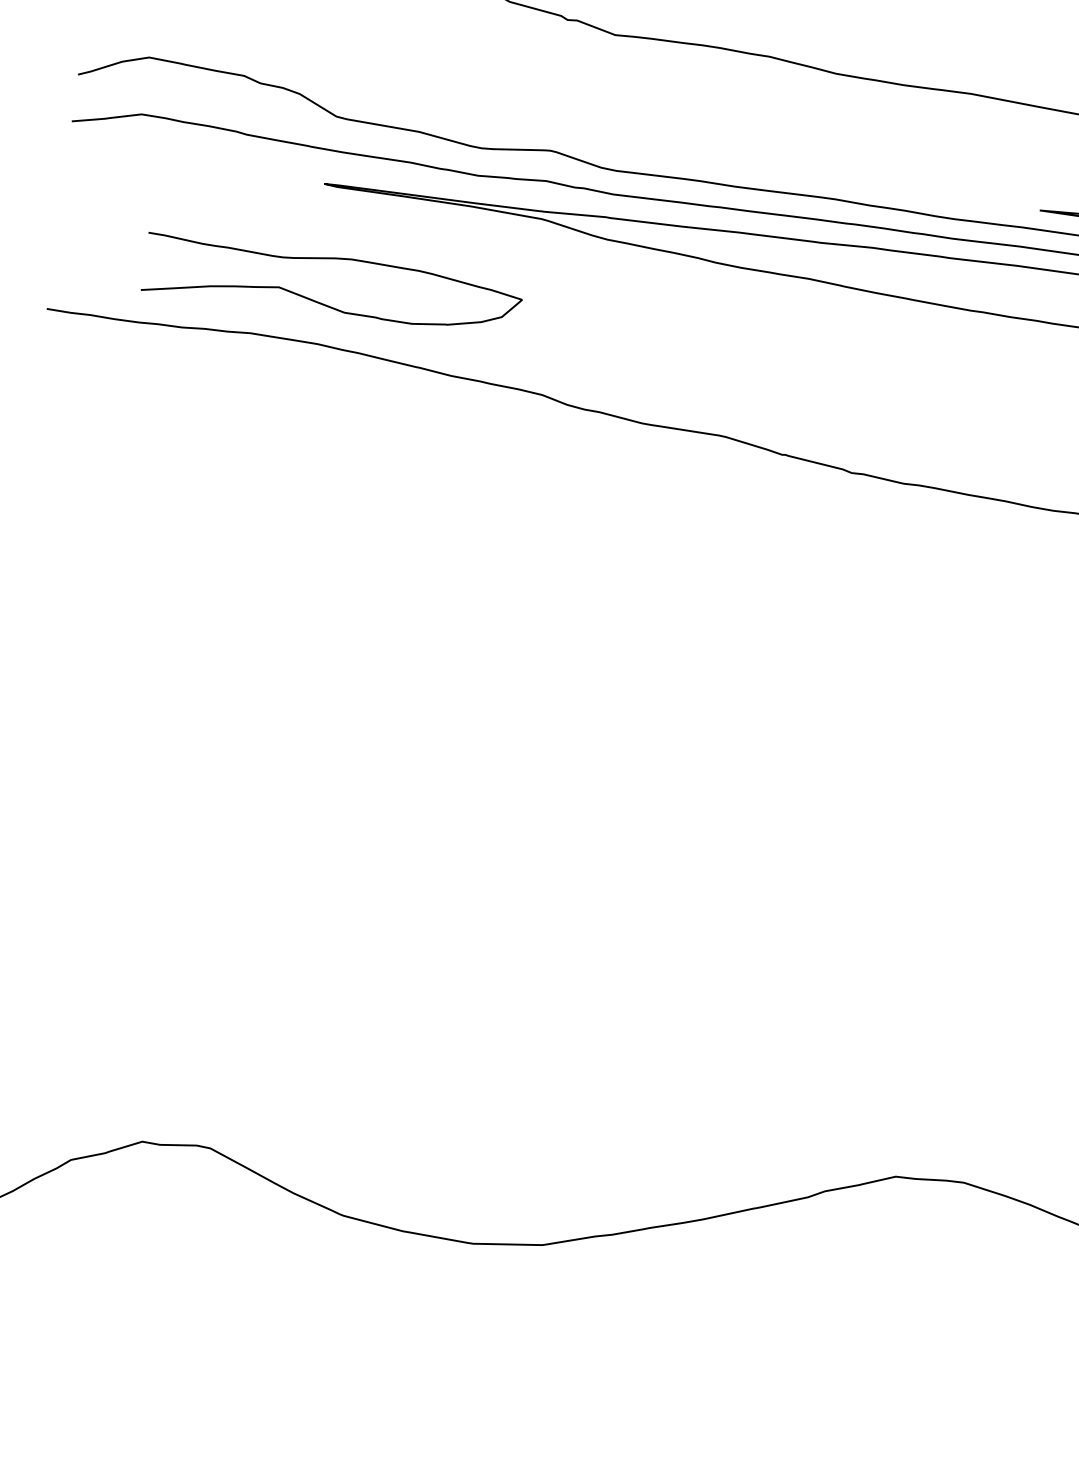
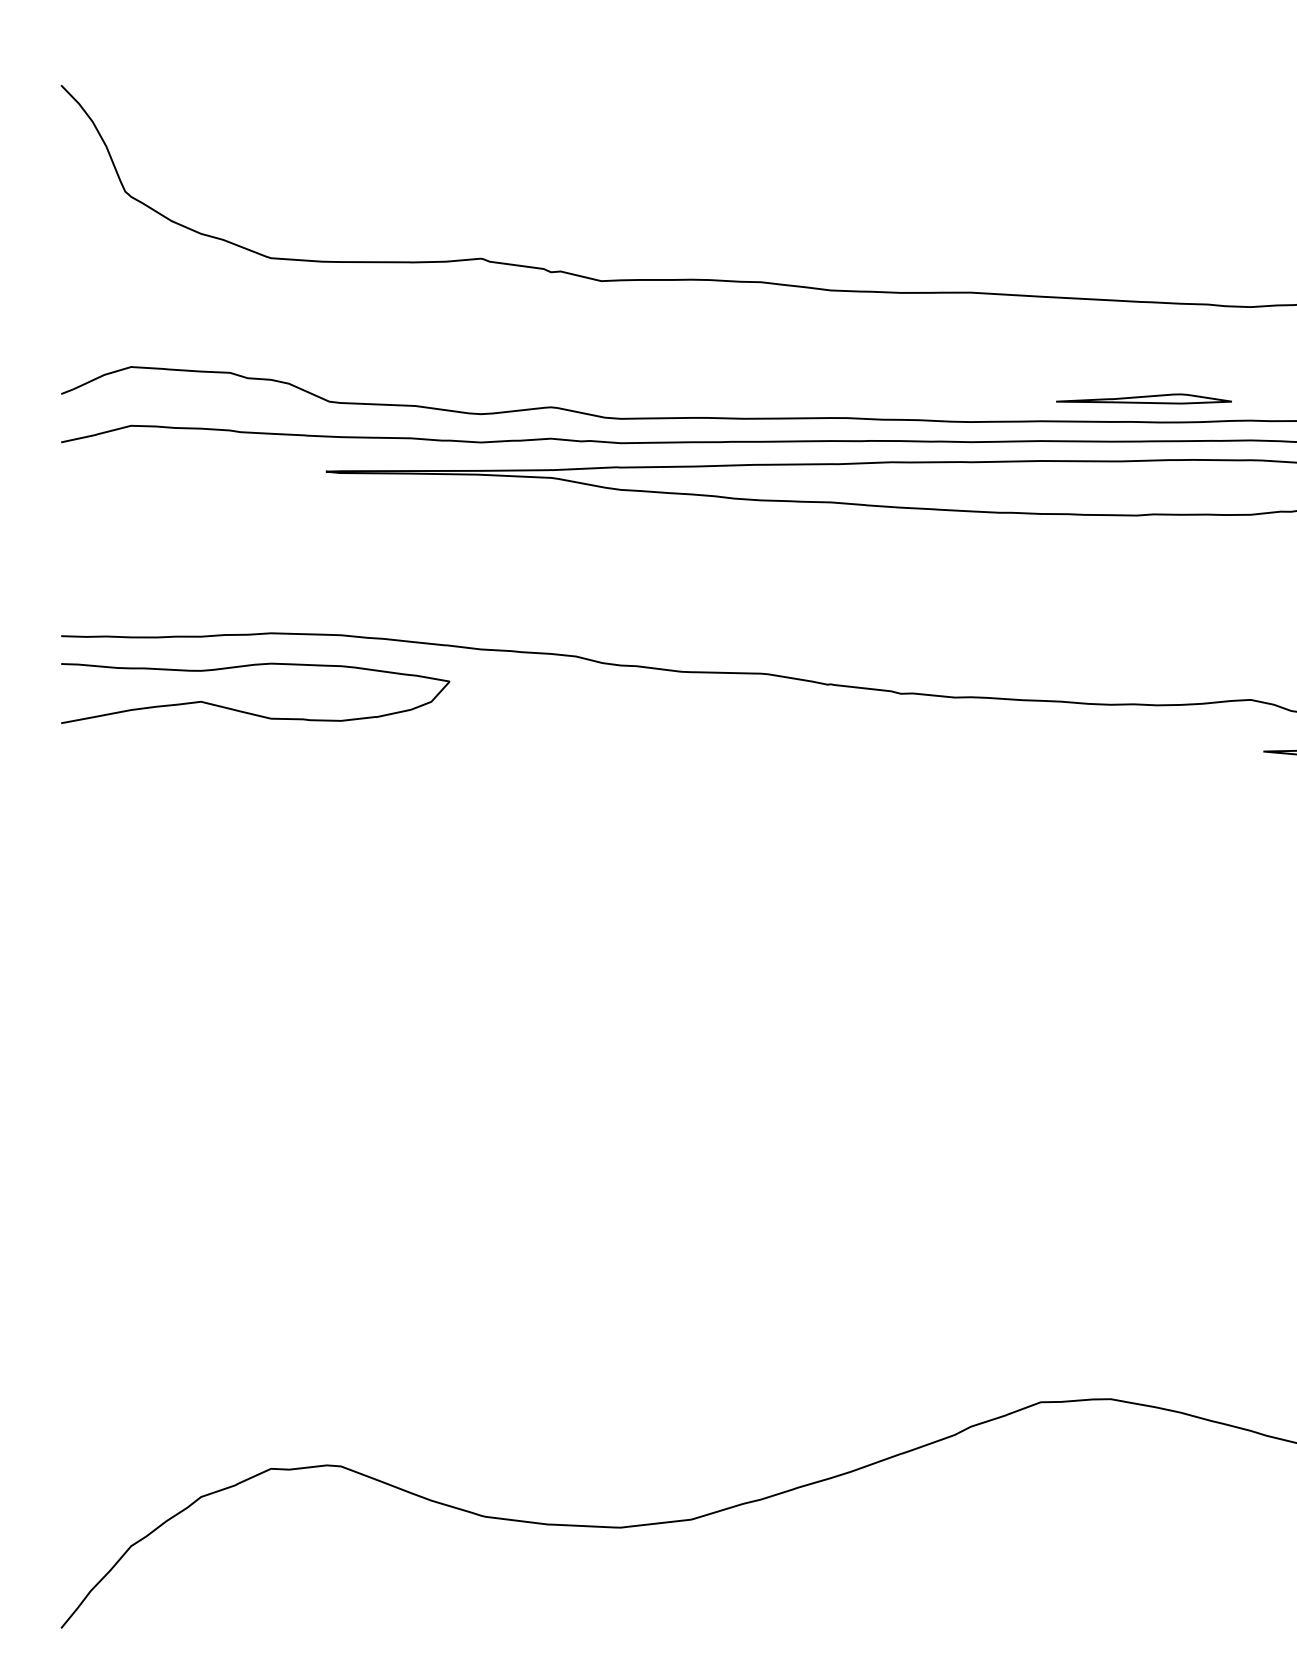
curve: (325, 304) -> (250, 712), moved

